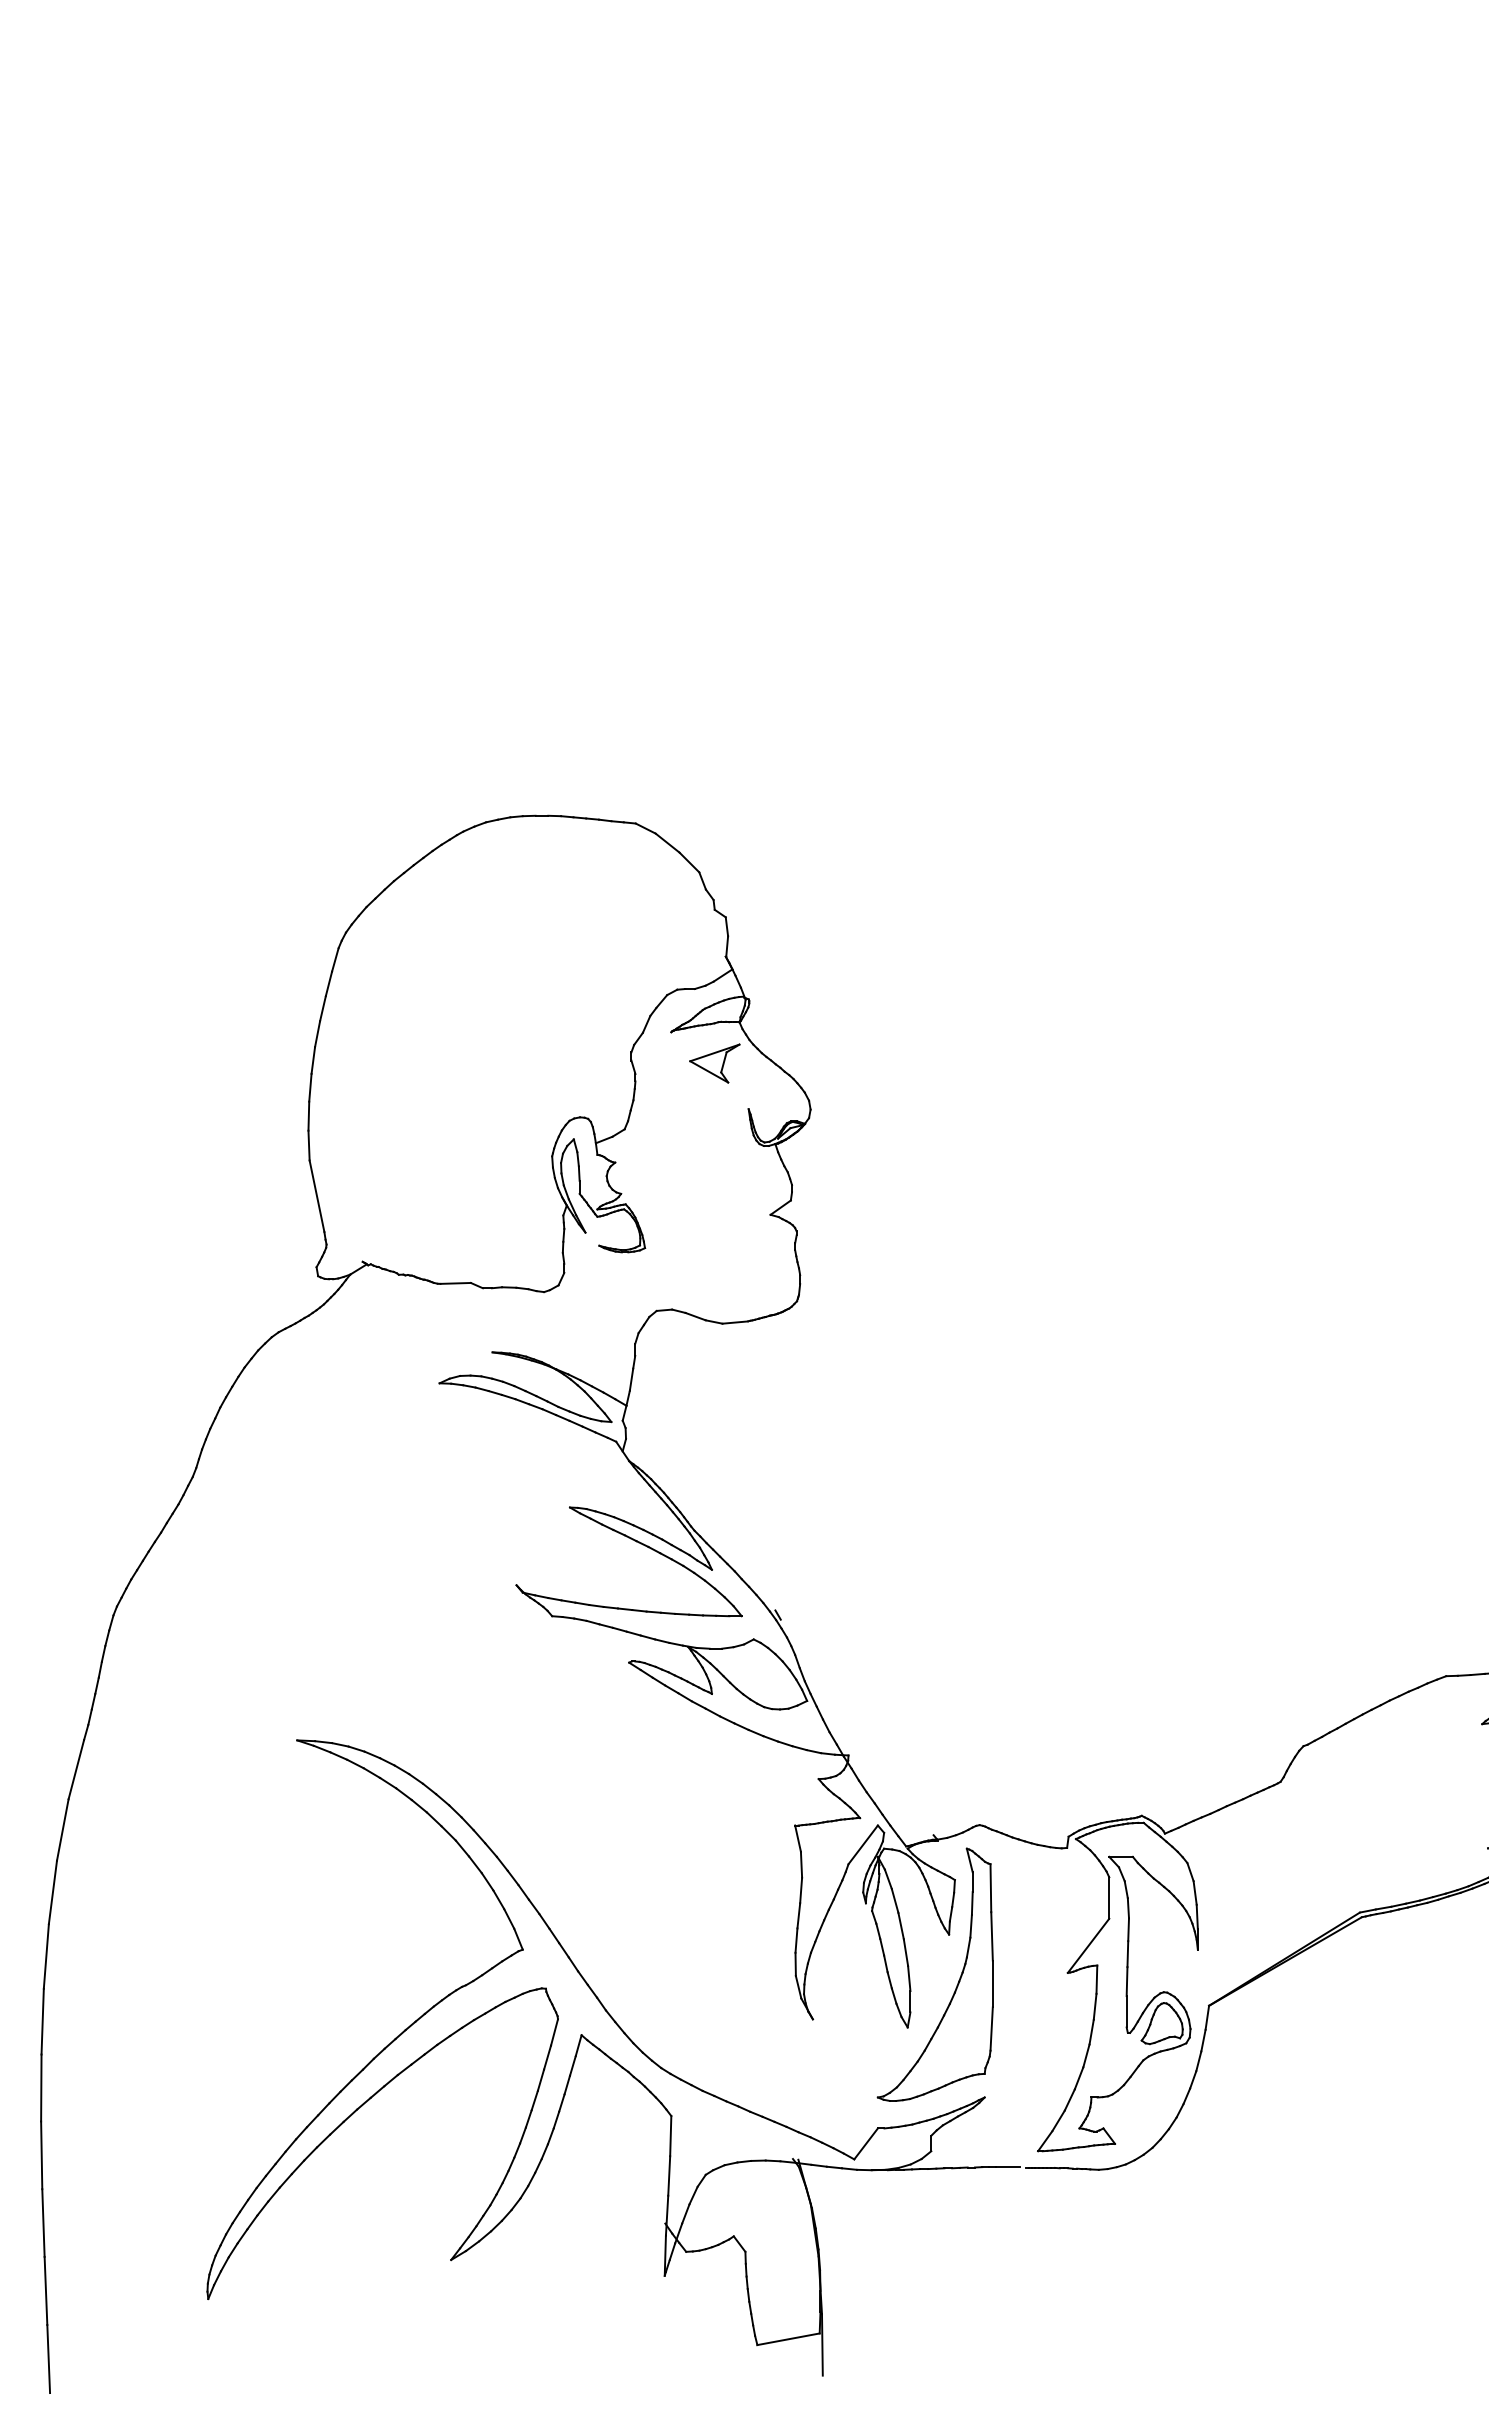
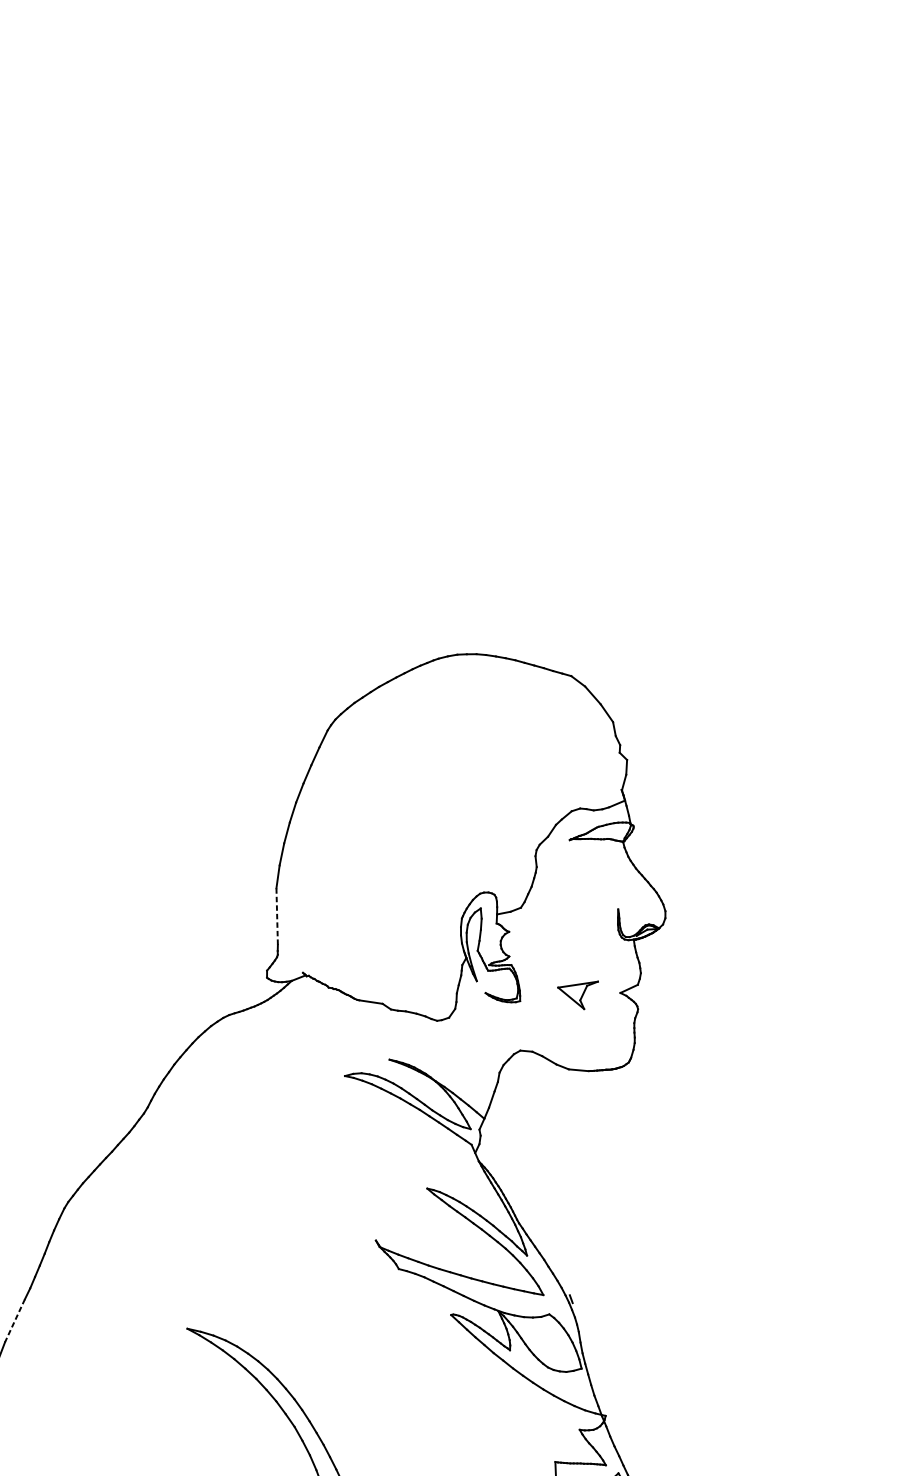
part: (714, 1063) -> (576, 992), moved
line: (317, 1196) -> (277, 916), solid -> dashed
line: (76, 1769) -> (15, 1320), solid -> dashed

